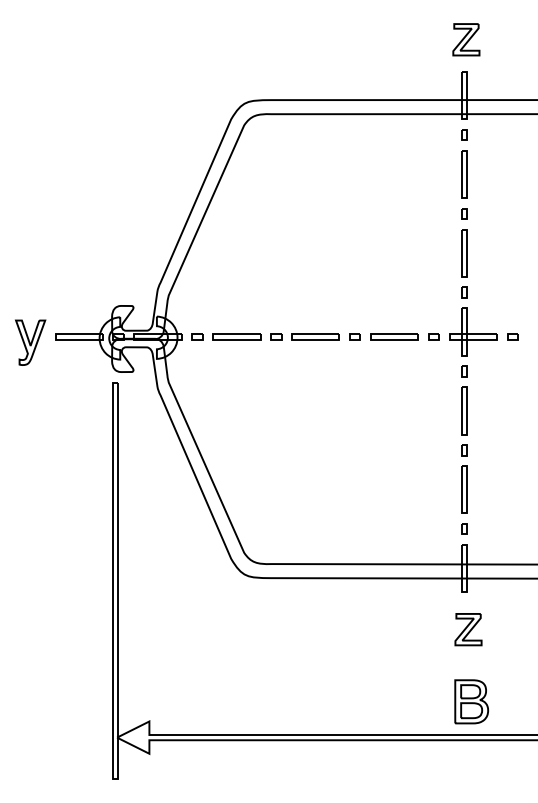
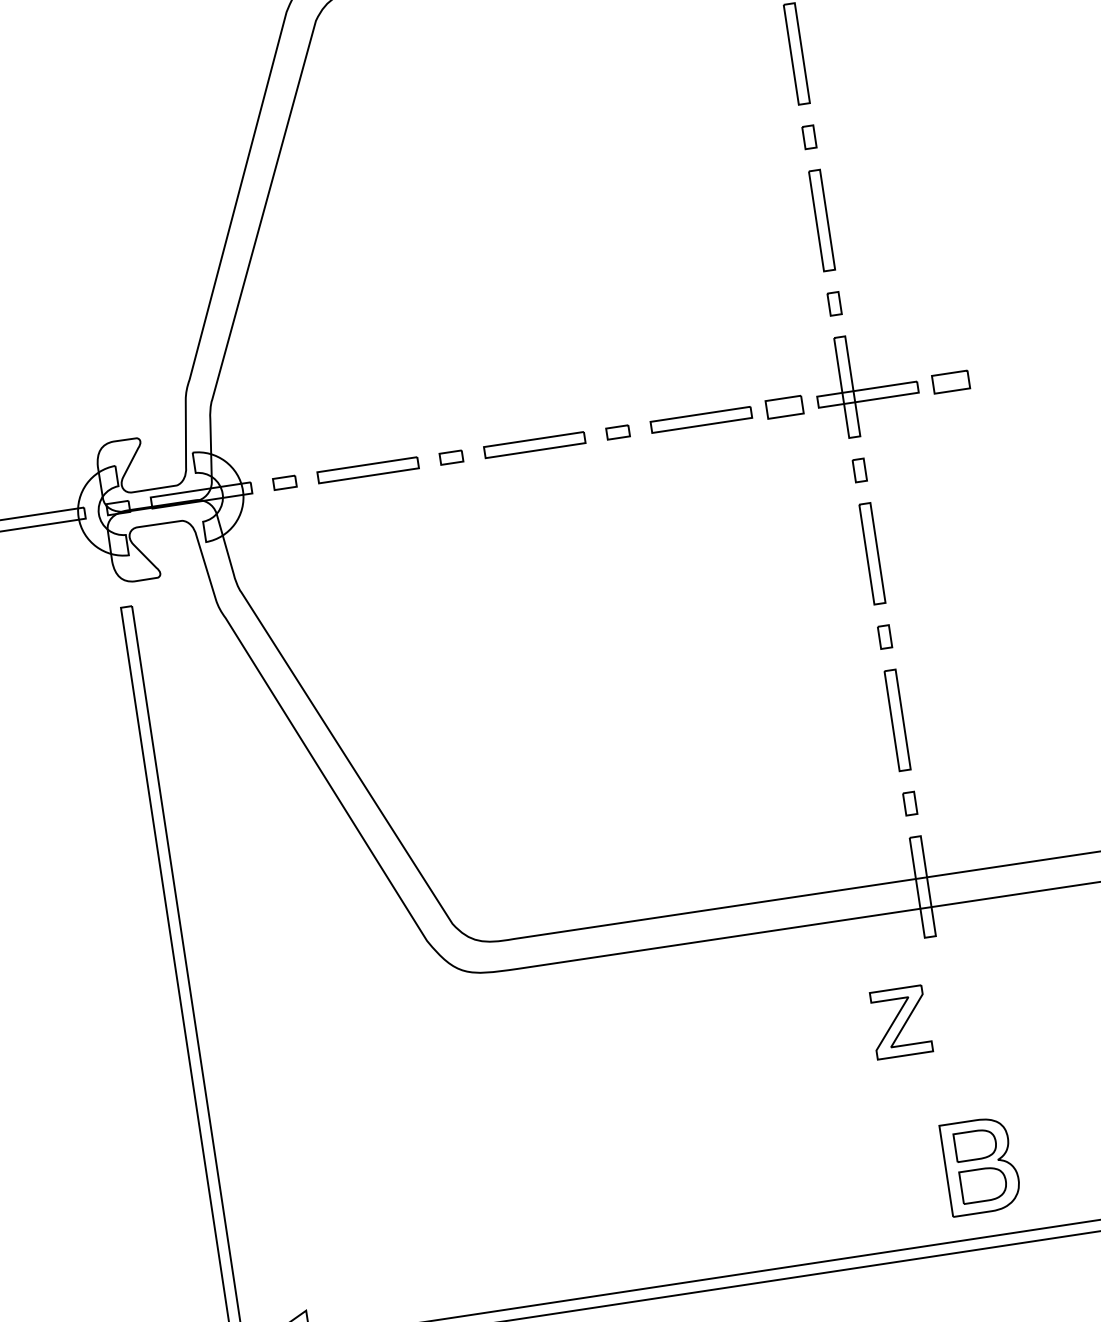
part: (433, 336) -> (783, 406), size x1.6
part: (512, 336) -> (950, 381), size x1.6
part: (468, 629) -> (900, 1022), moved

